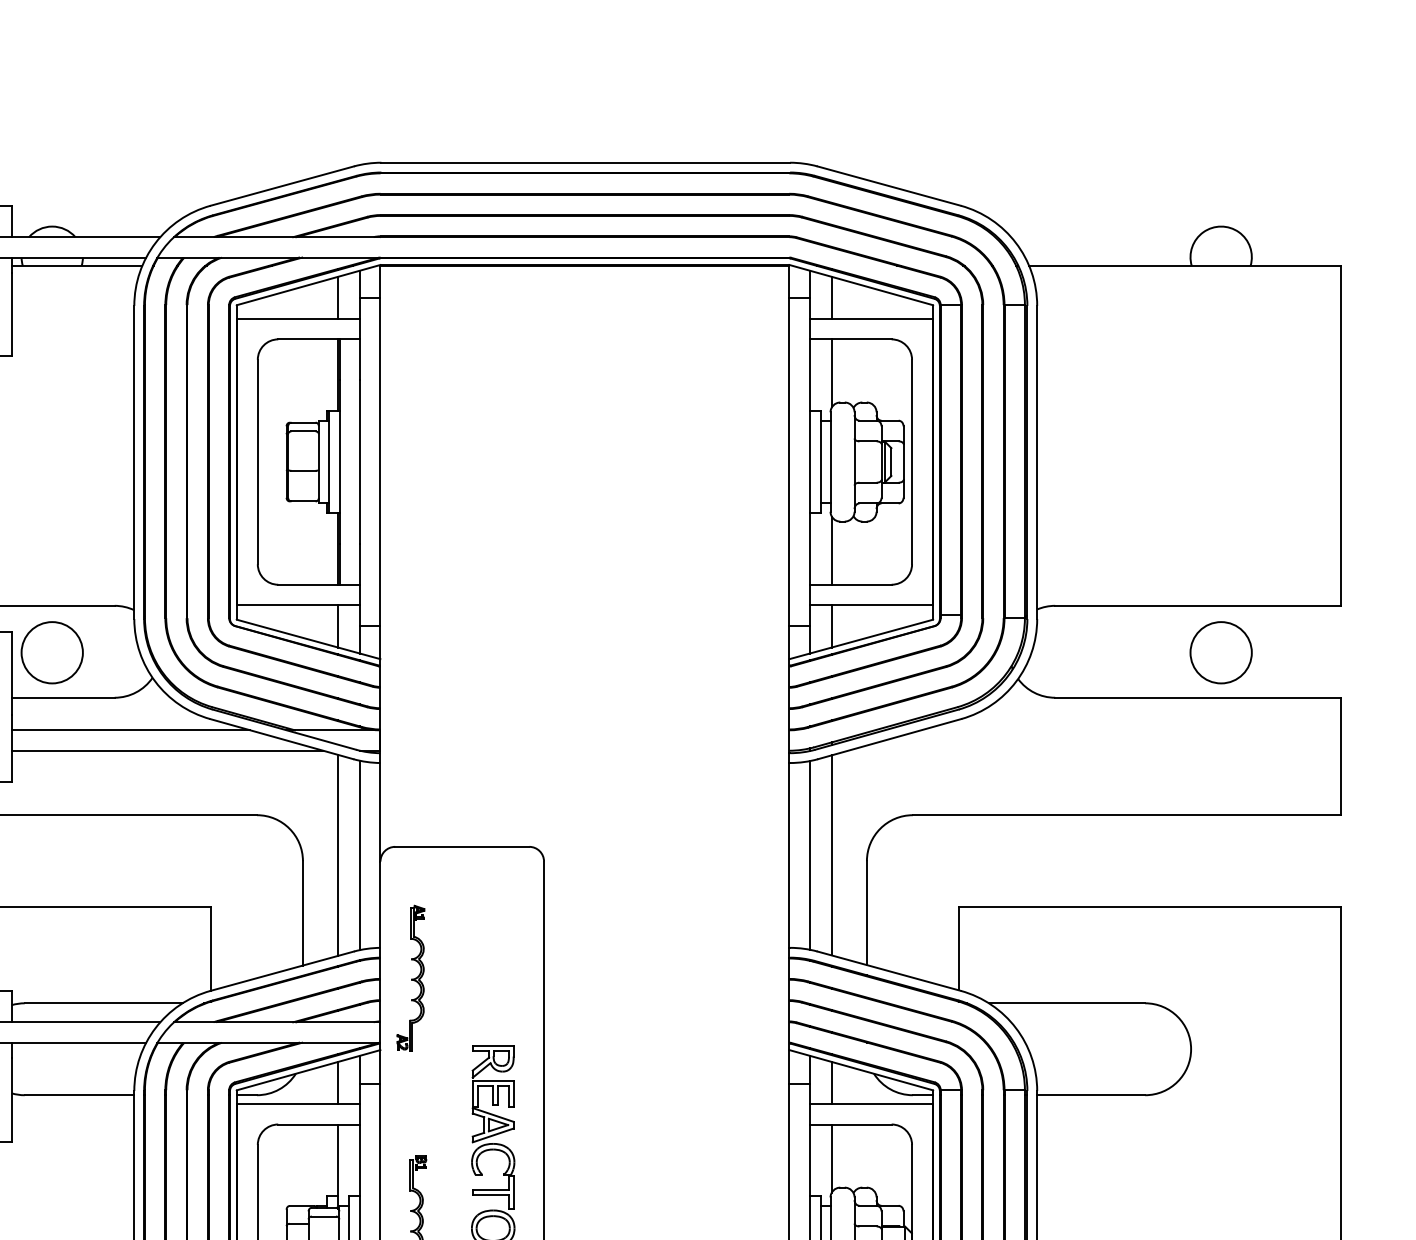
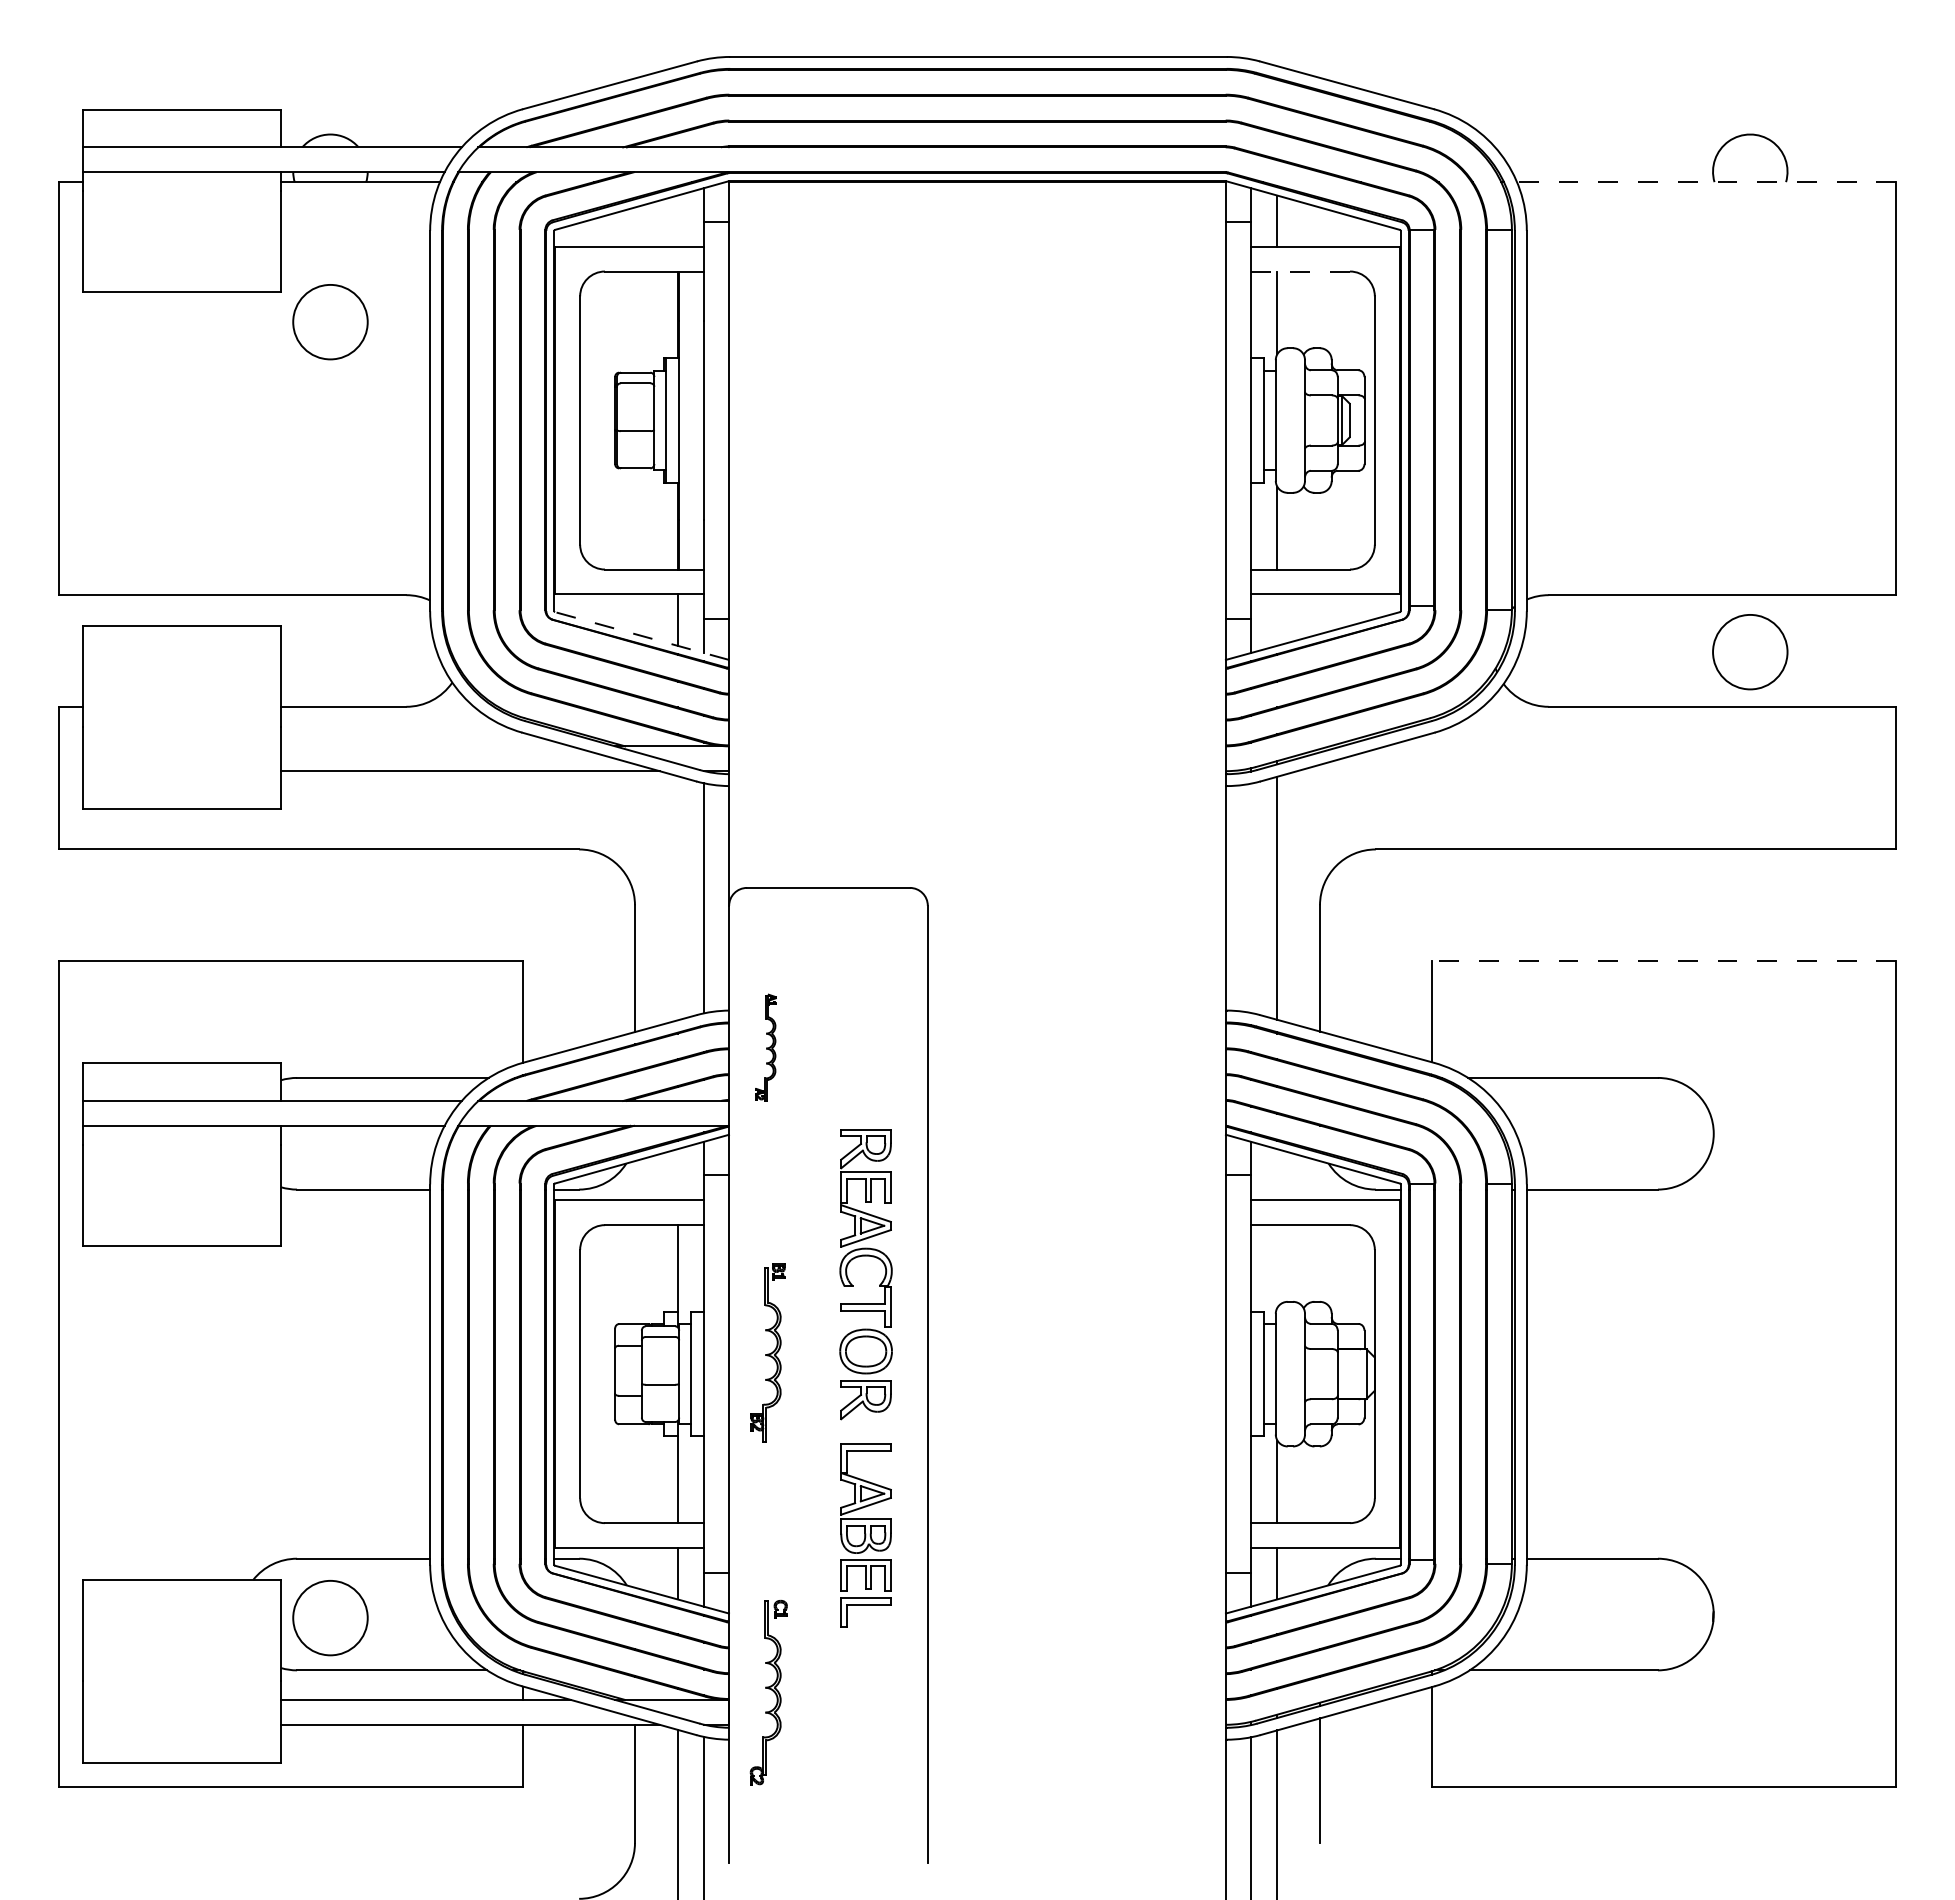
line: (1185, 266) -> (1706, 182), solid -> dashed
line: (337, 297) -> (677, 220), removed
line: (850, 339) -> (1300, 271), solid -> dashed
line: (831, 625) -> (1277, 619), removed
line: (308, 639) -> (641, 635), solid -> dashed
circle: (52, 653) -> (330, 322), moved
line: (131, 730) -> (426, 746), removed
line: (809, 854) -> (1250, 897), removed
line: (337, 855) -> (677, 898), removed
line: (1149, 907) -> (1663, 961), solid -> dashed
part: (410, 978) -> (765, 1047), size x0.6
line: (337, 1082) -> (677, 1174), removed
line: (831, 1082) -> (1277, 1174), removed
line: (831, 1158) -> (1277, 1266), removed

